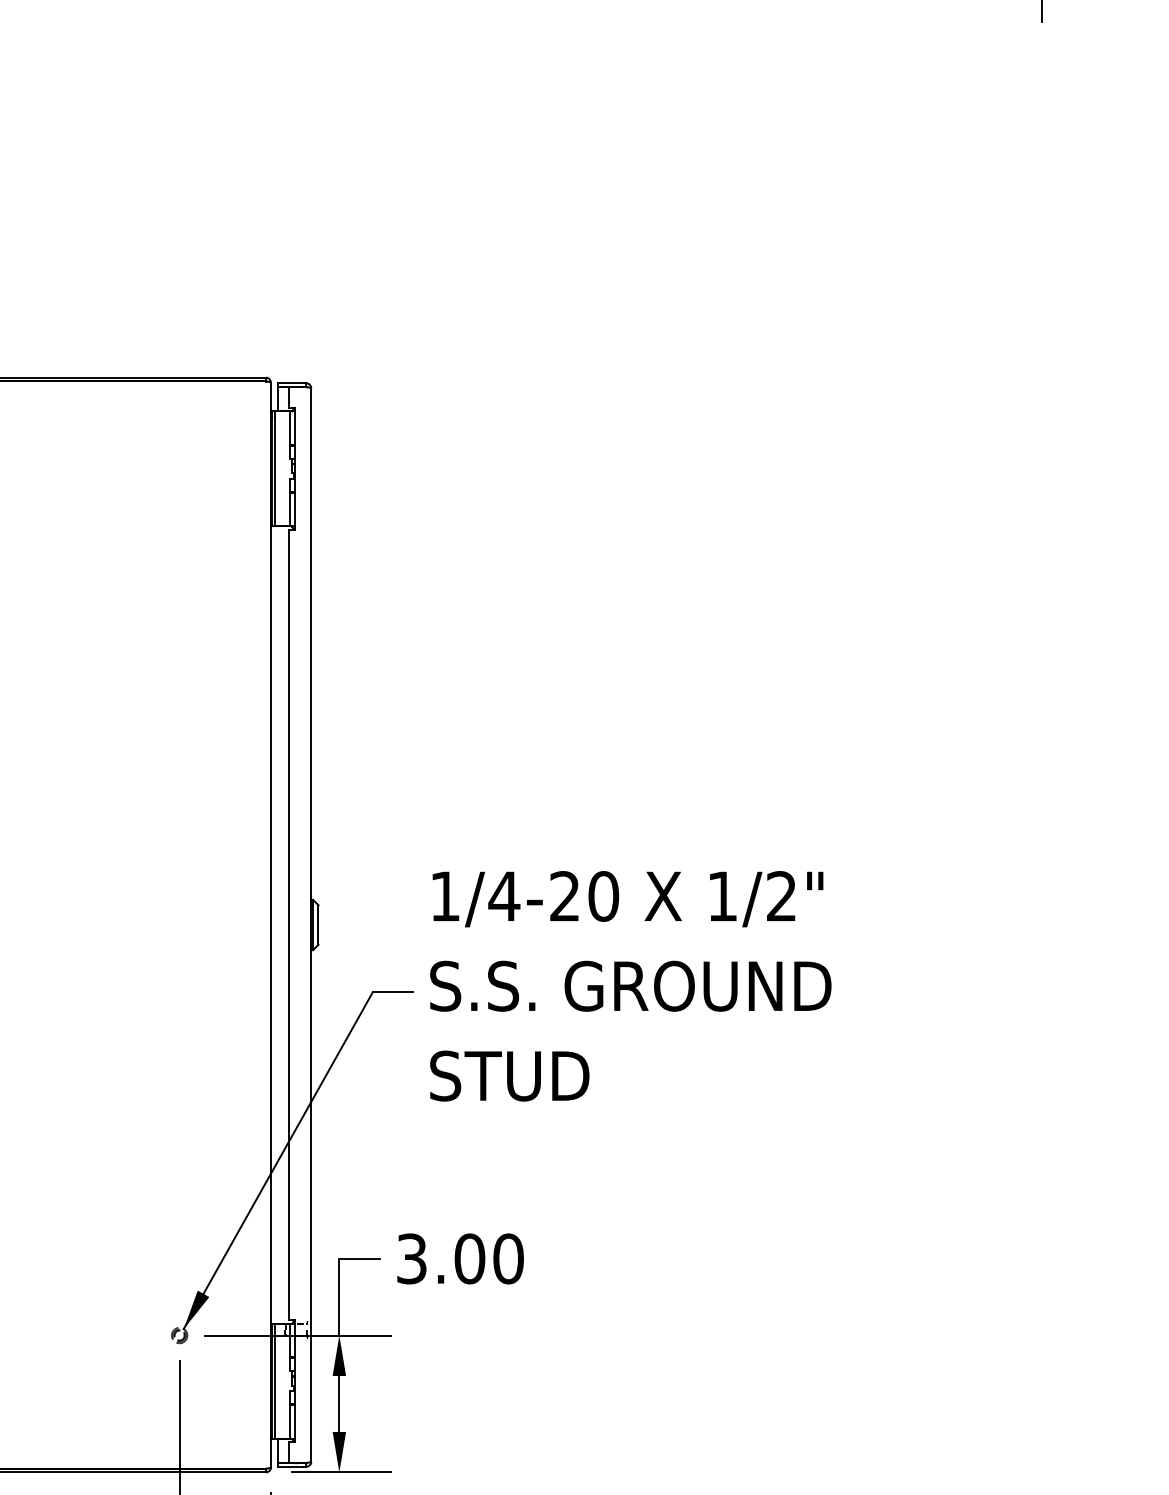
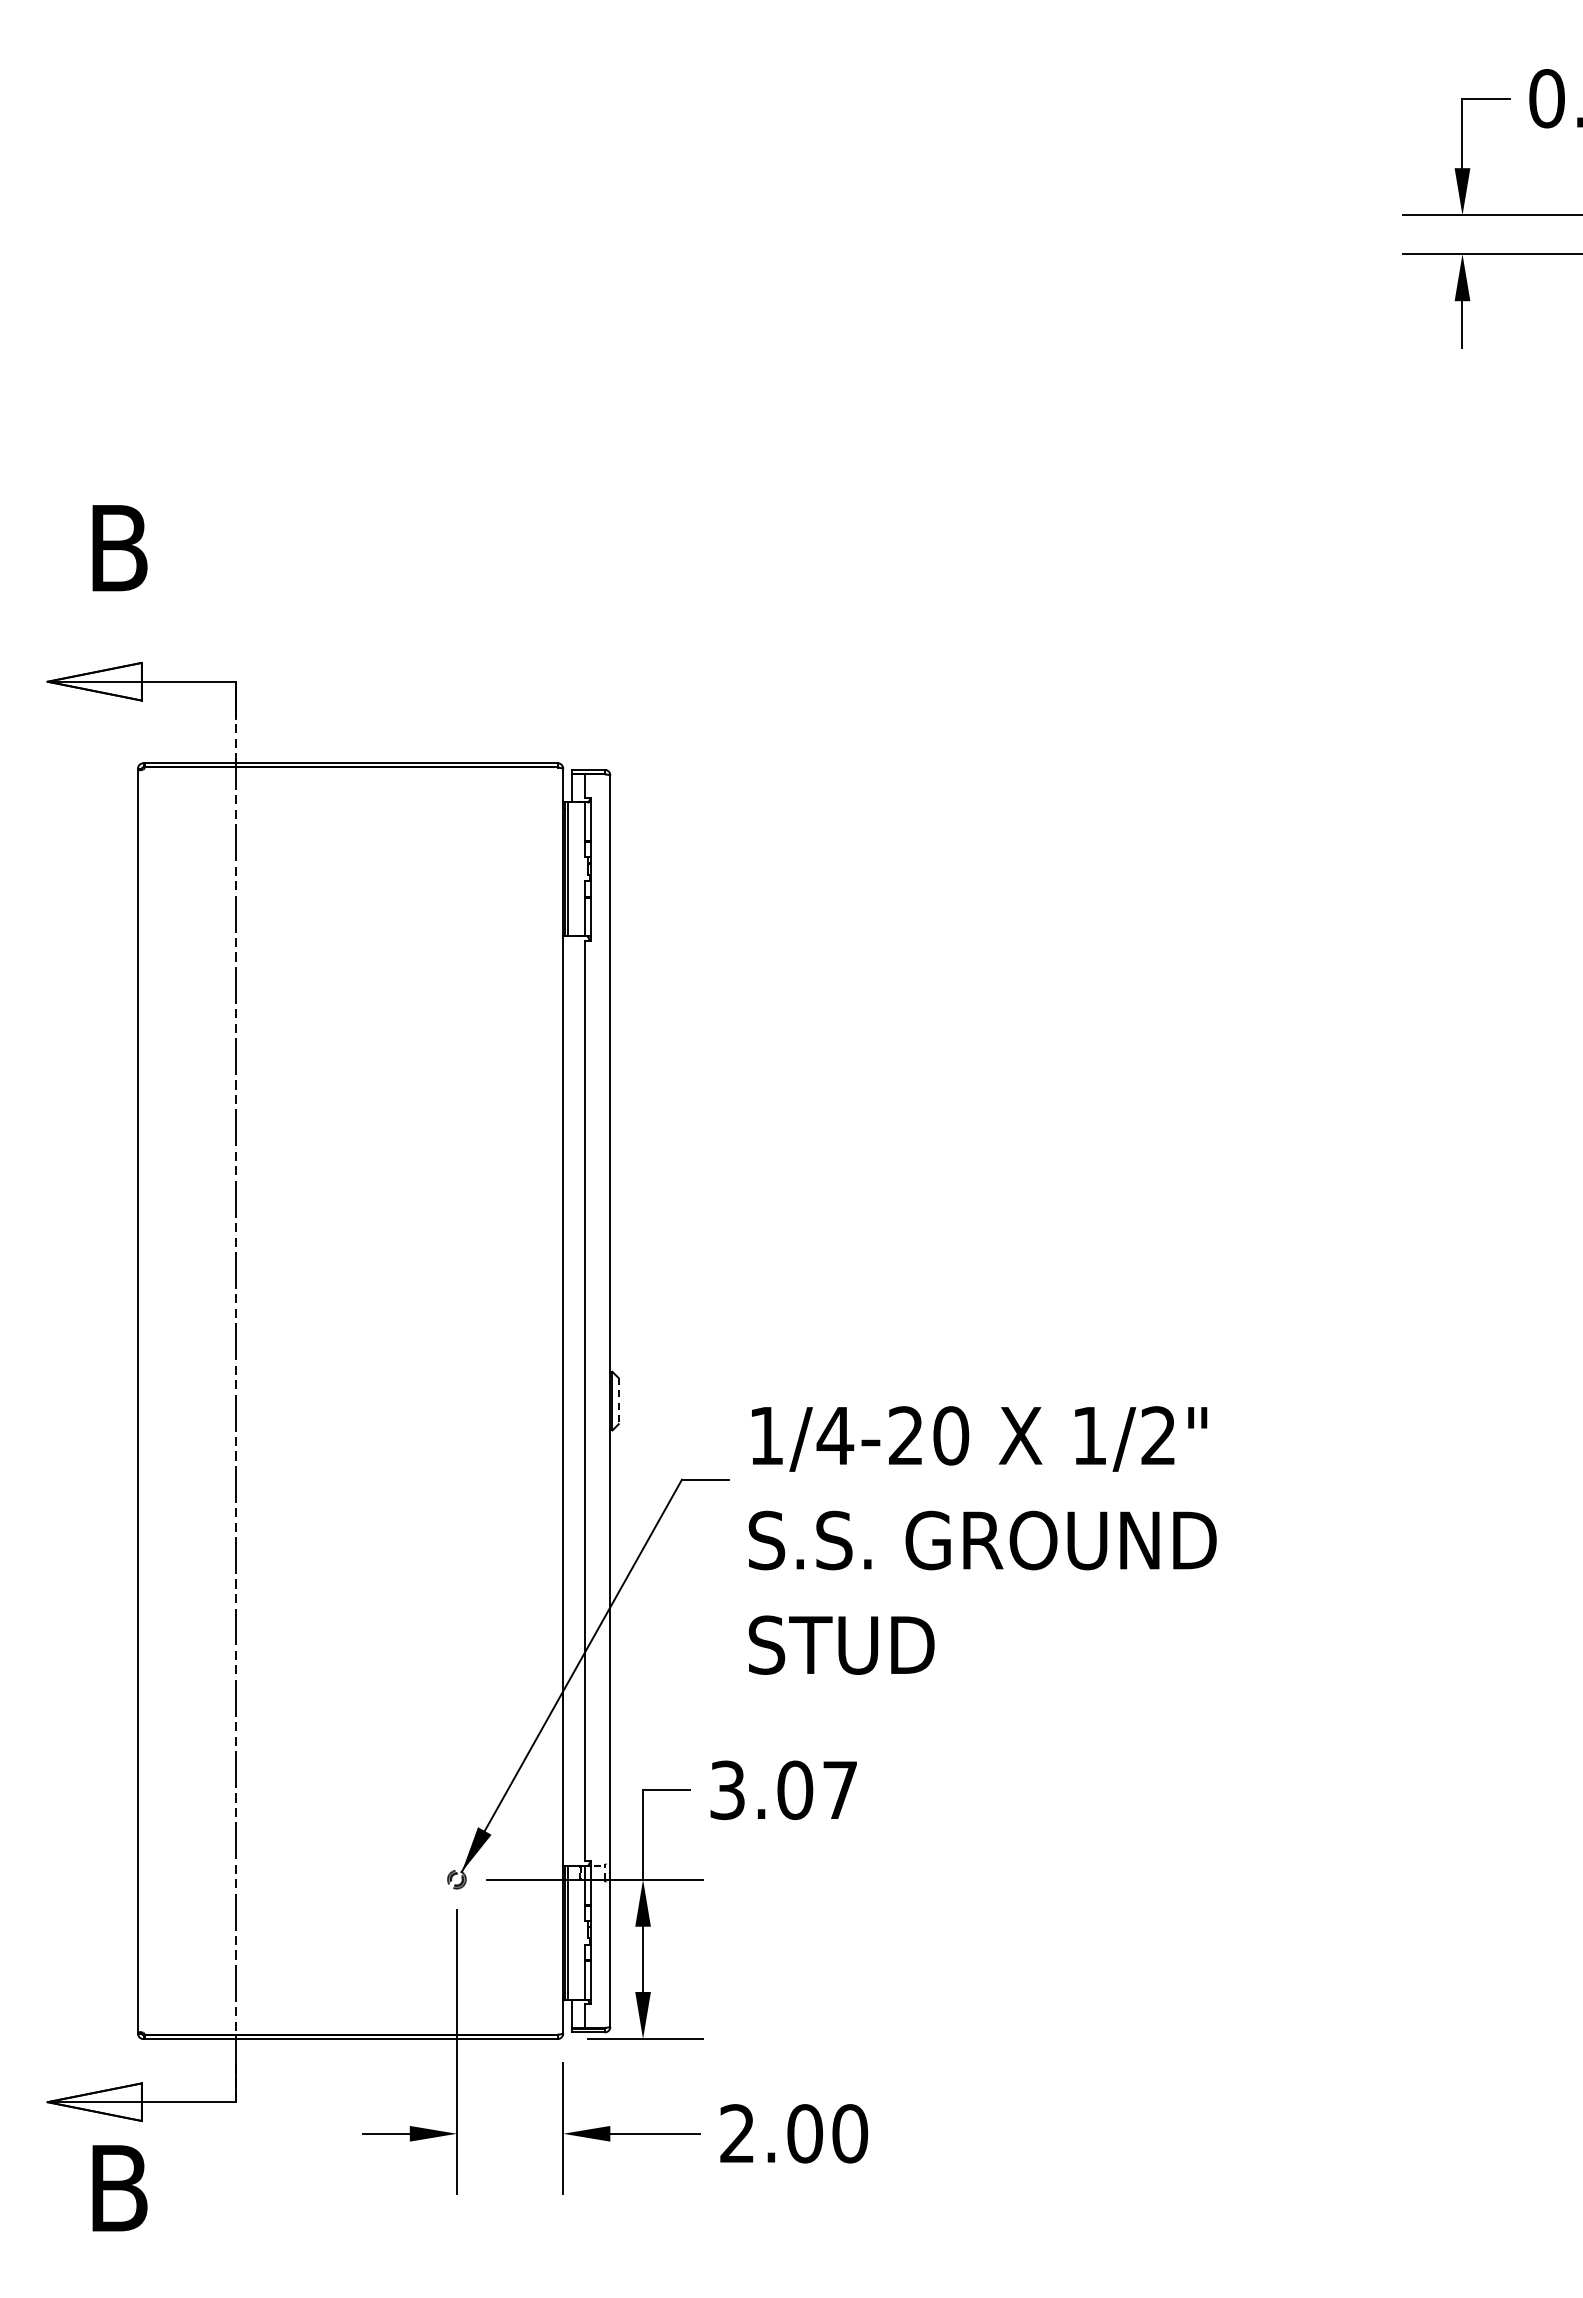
line: (318, 925) -> (618, 1401), solid -> dashed
text: (630, 986) -> (982, 1540), moved
text: (508, 1259) -> (840, 1790), 3.00 -> 3.07

